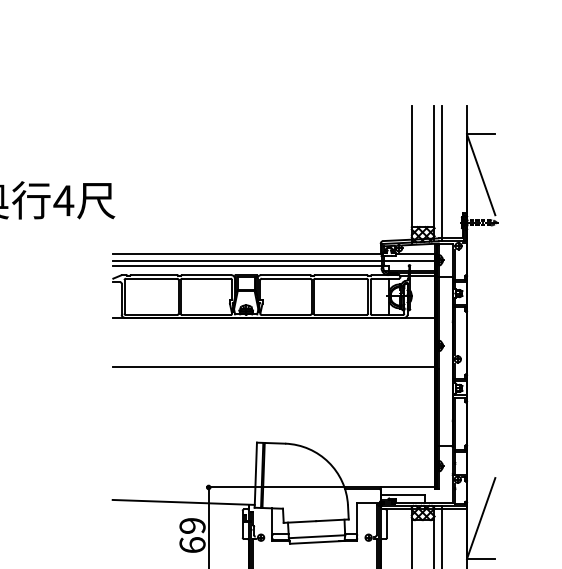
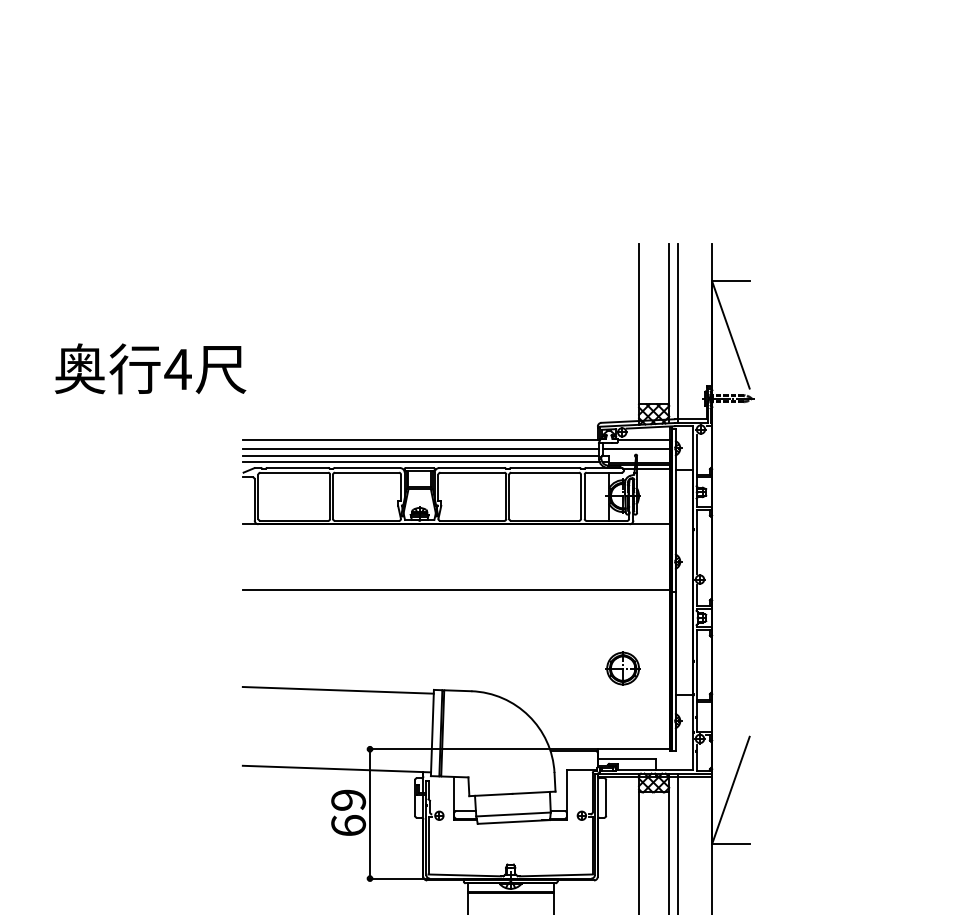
line: (246, 271) -> (420, 462), added
part: (399, 426) -> (622, 668), added
line: (184, 443) -> (337, 690), added

